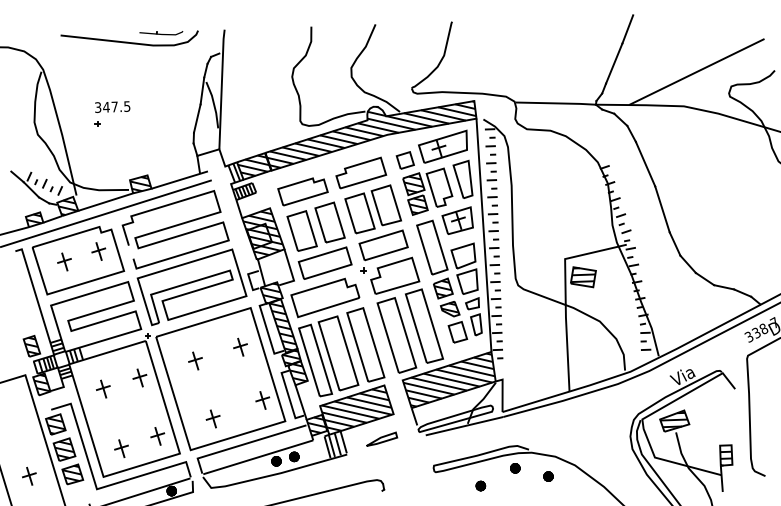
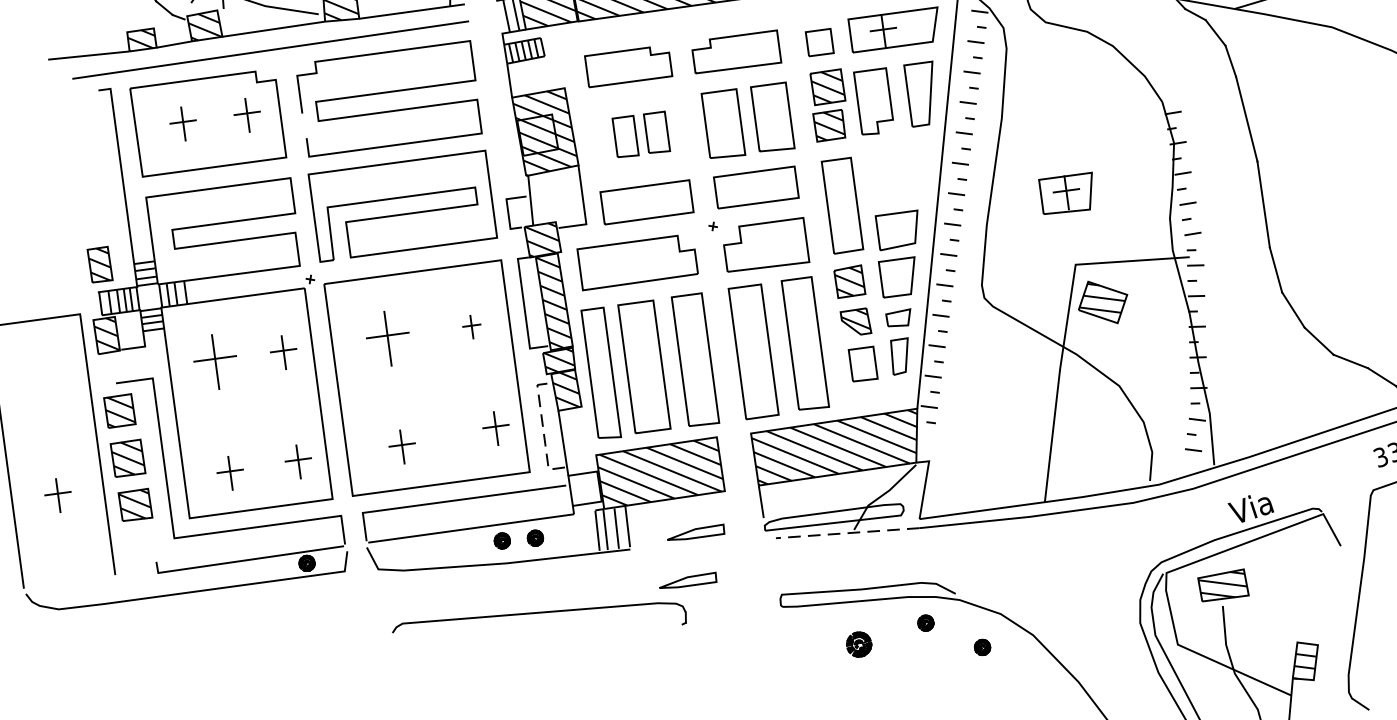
part: (457, 220) -> (1064, 192), moved
part: (315, 226) -> (640, 133), size x0.6
part: (240, 346) -> (471, 325), size x0.7
part: (195, 360) -> (387, 337), size x1.6
part: (103, 388) -> (215, 360), size x1.6
line: (288, 396) -> (542, 428), solid -> dashed
hatch: (316, 424) -> (584, 486), removed
line: (464, 426) -> (847, 533), solid -> dashed
part: (382, 465) -> (690, 579), added
part: (480, 485) -> (858, 643), size x1.6

